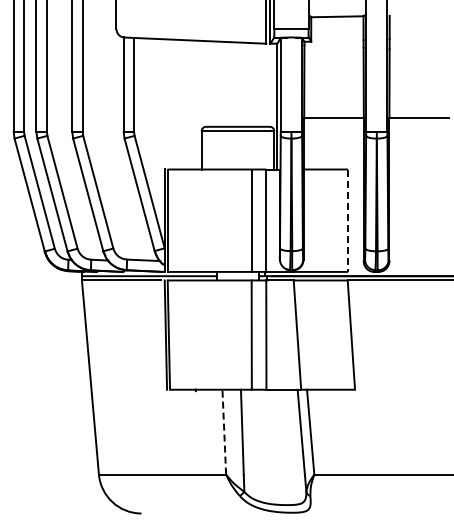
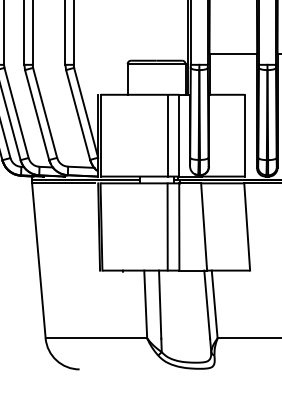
line: (348, 221) -> (244, 136), dashed -> solid
line: (224, 431) -> (145, 303), dashed -> solid

